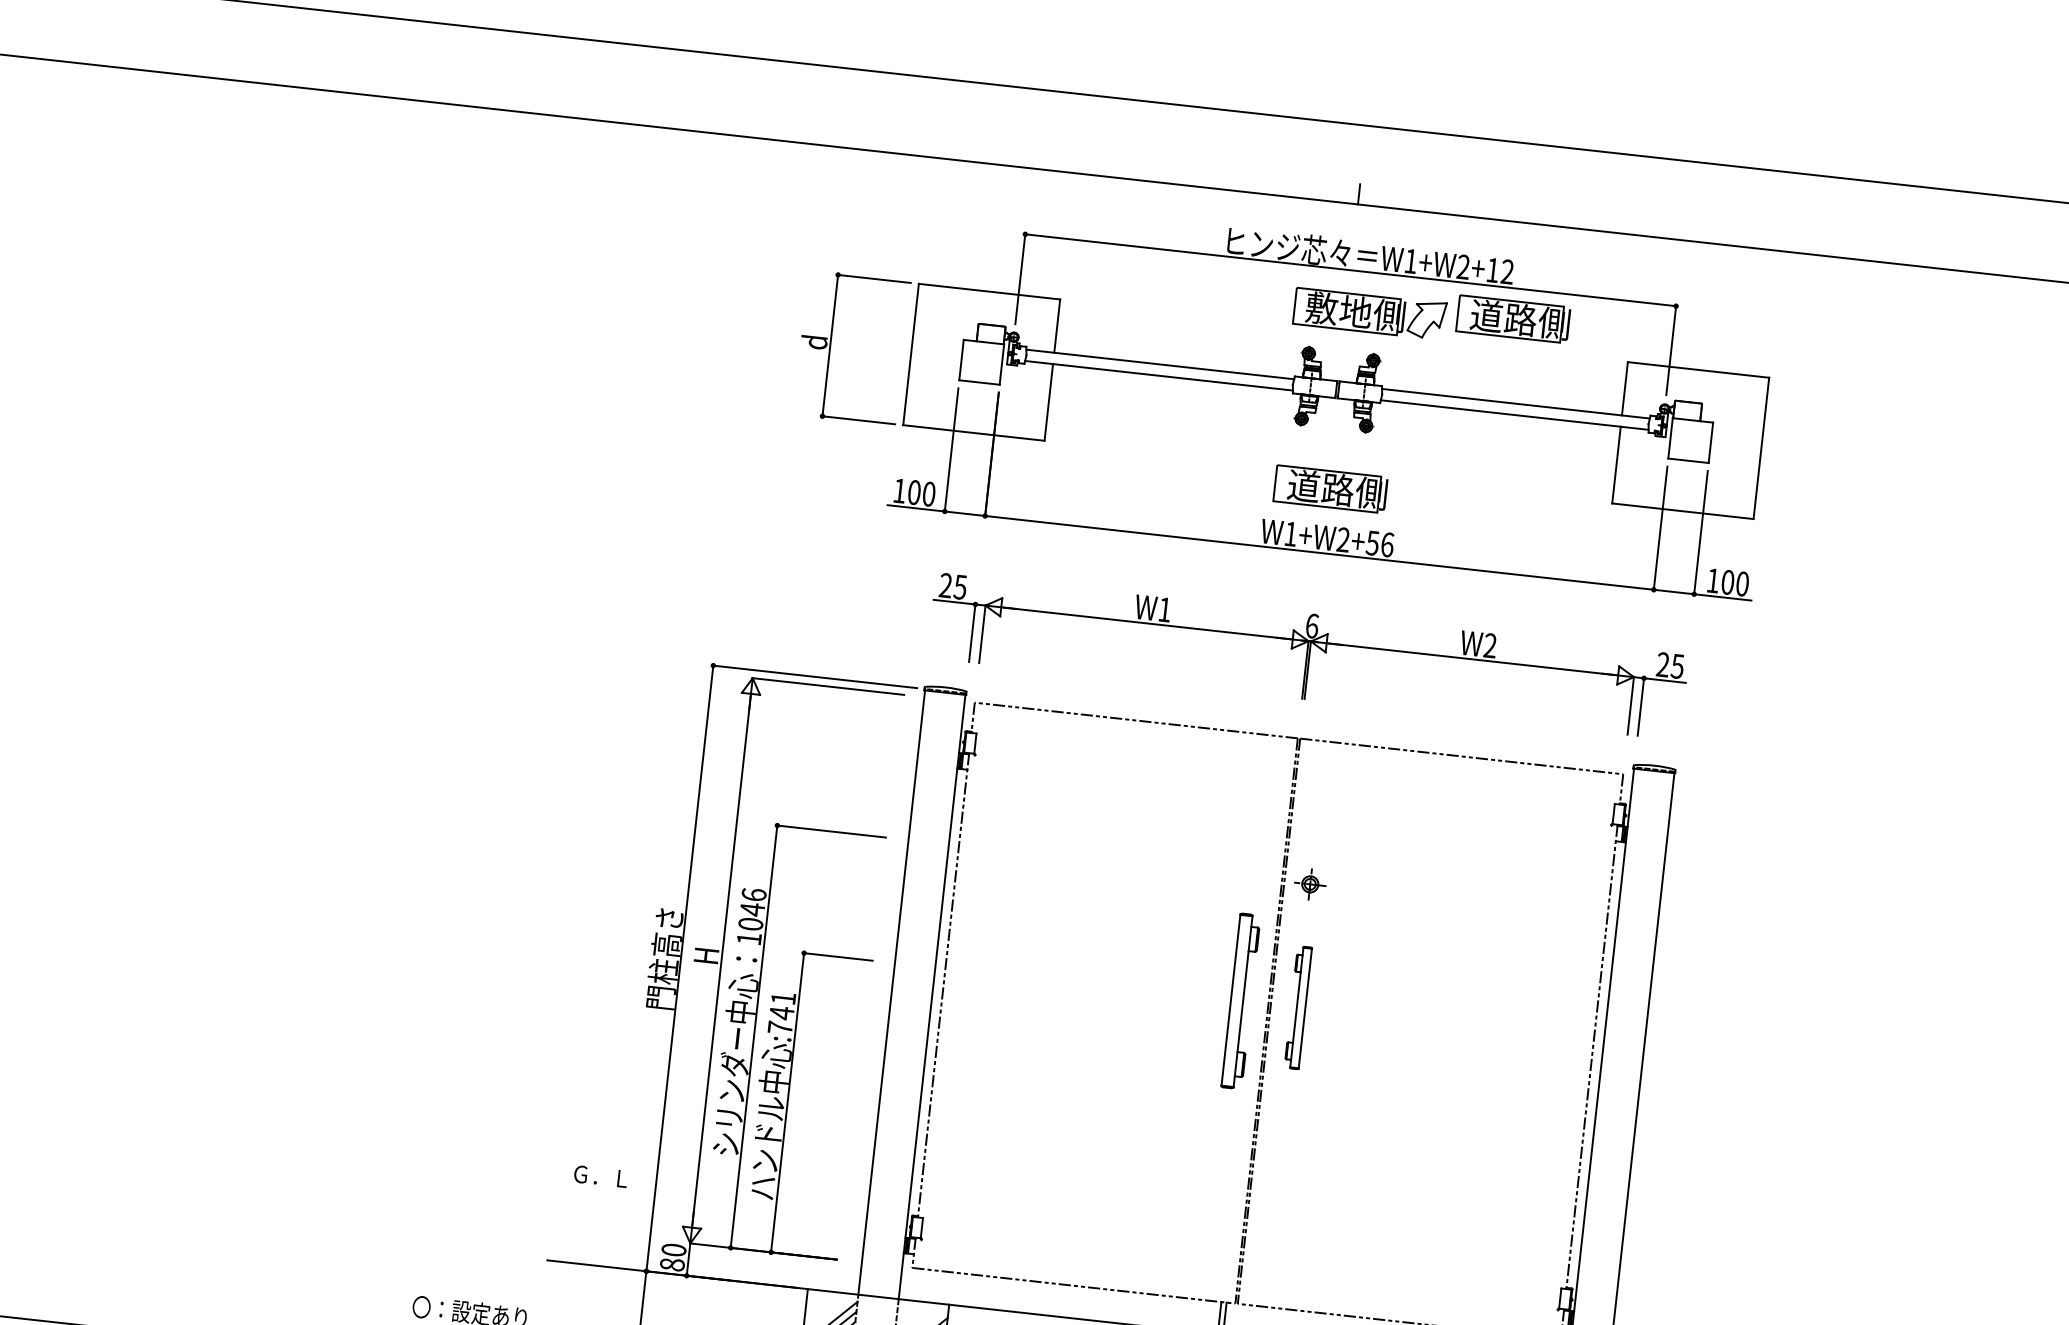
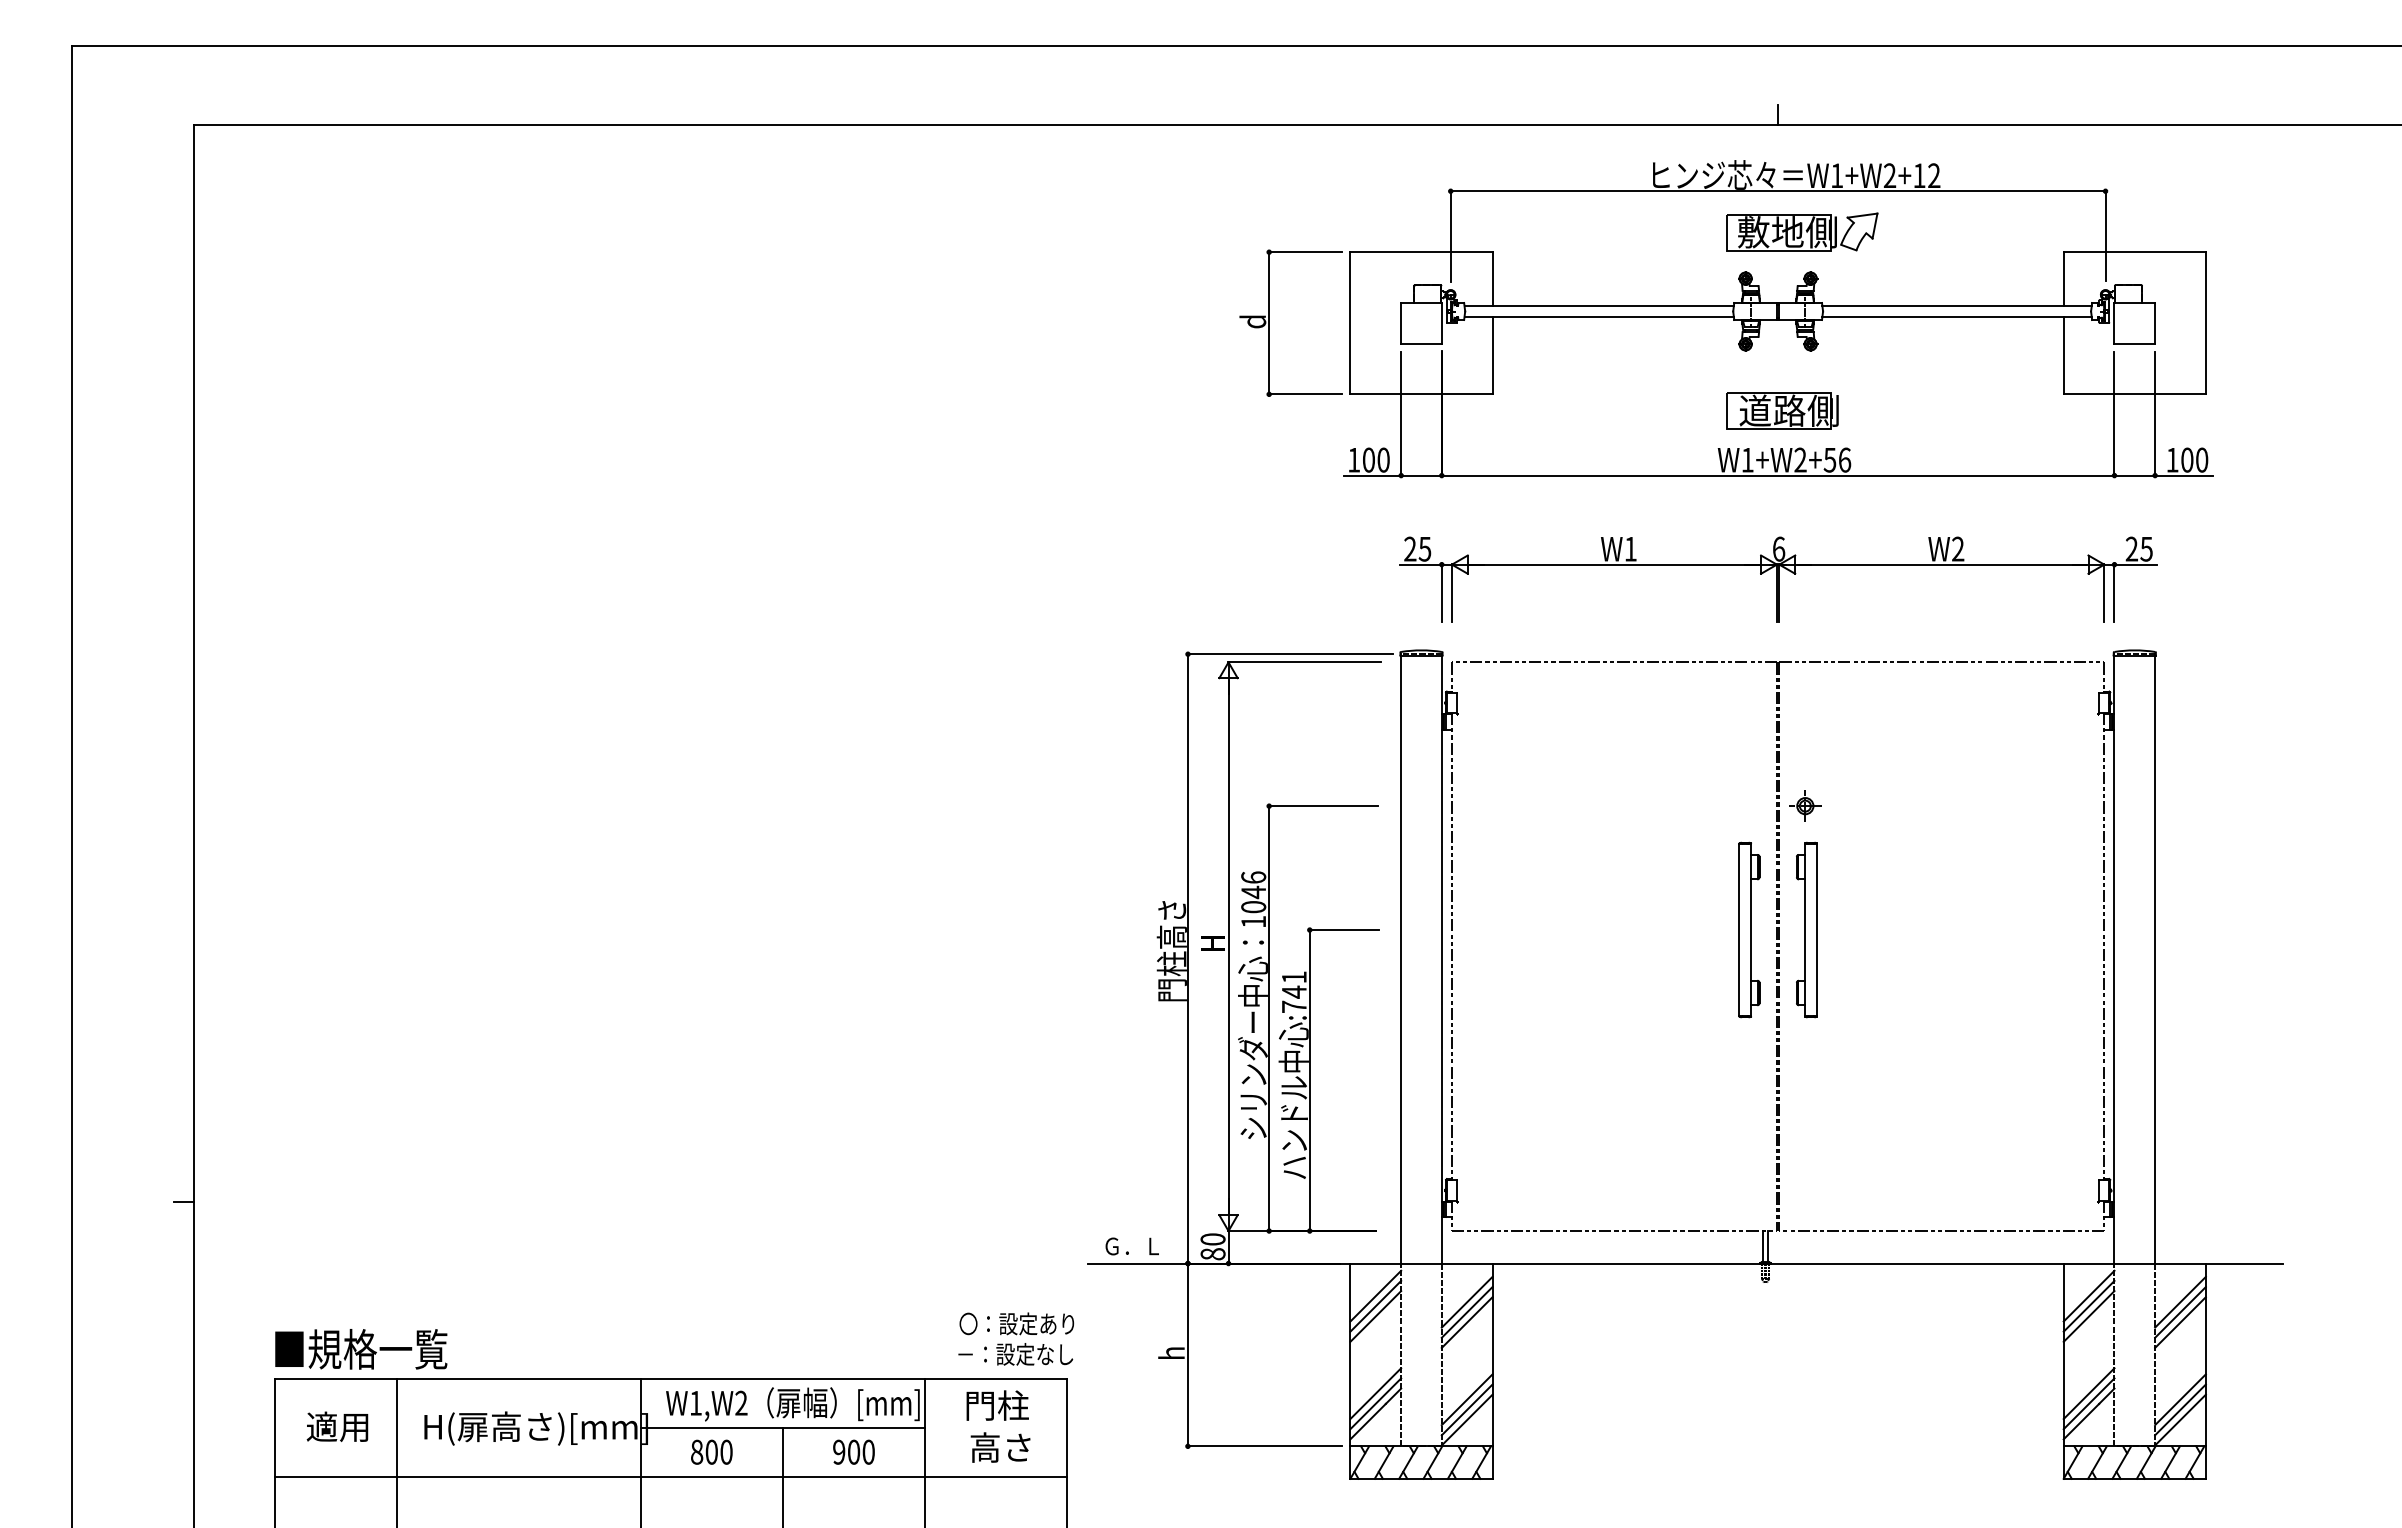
part: (1513, 318) -> (1945, 221), removed
part: (1297, 1007) -> (1806, 929), size x1.43
text: (600, 1176) -> (1131, 1246), moved

